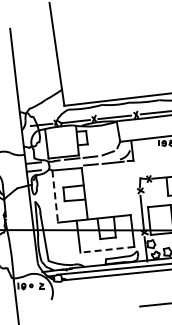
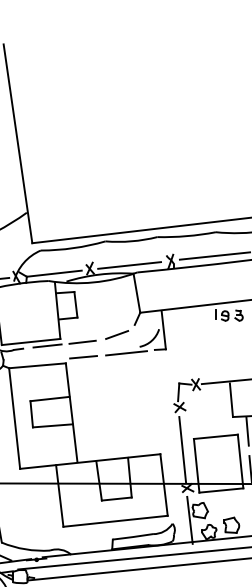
line: (55, 197) -> (15, 420), dashed -> solid
line: (106, 249) -> (113, 520), dashed -> solid

